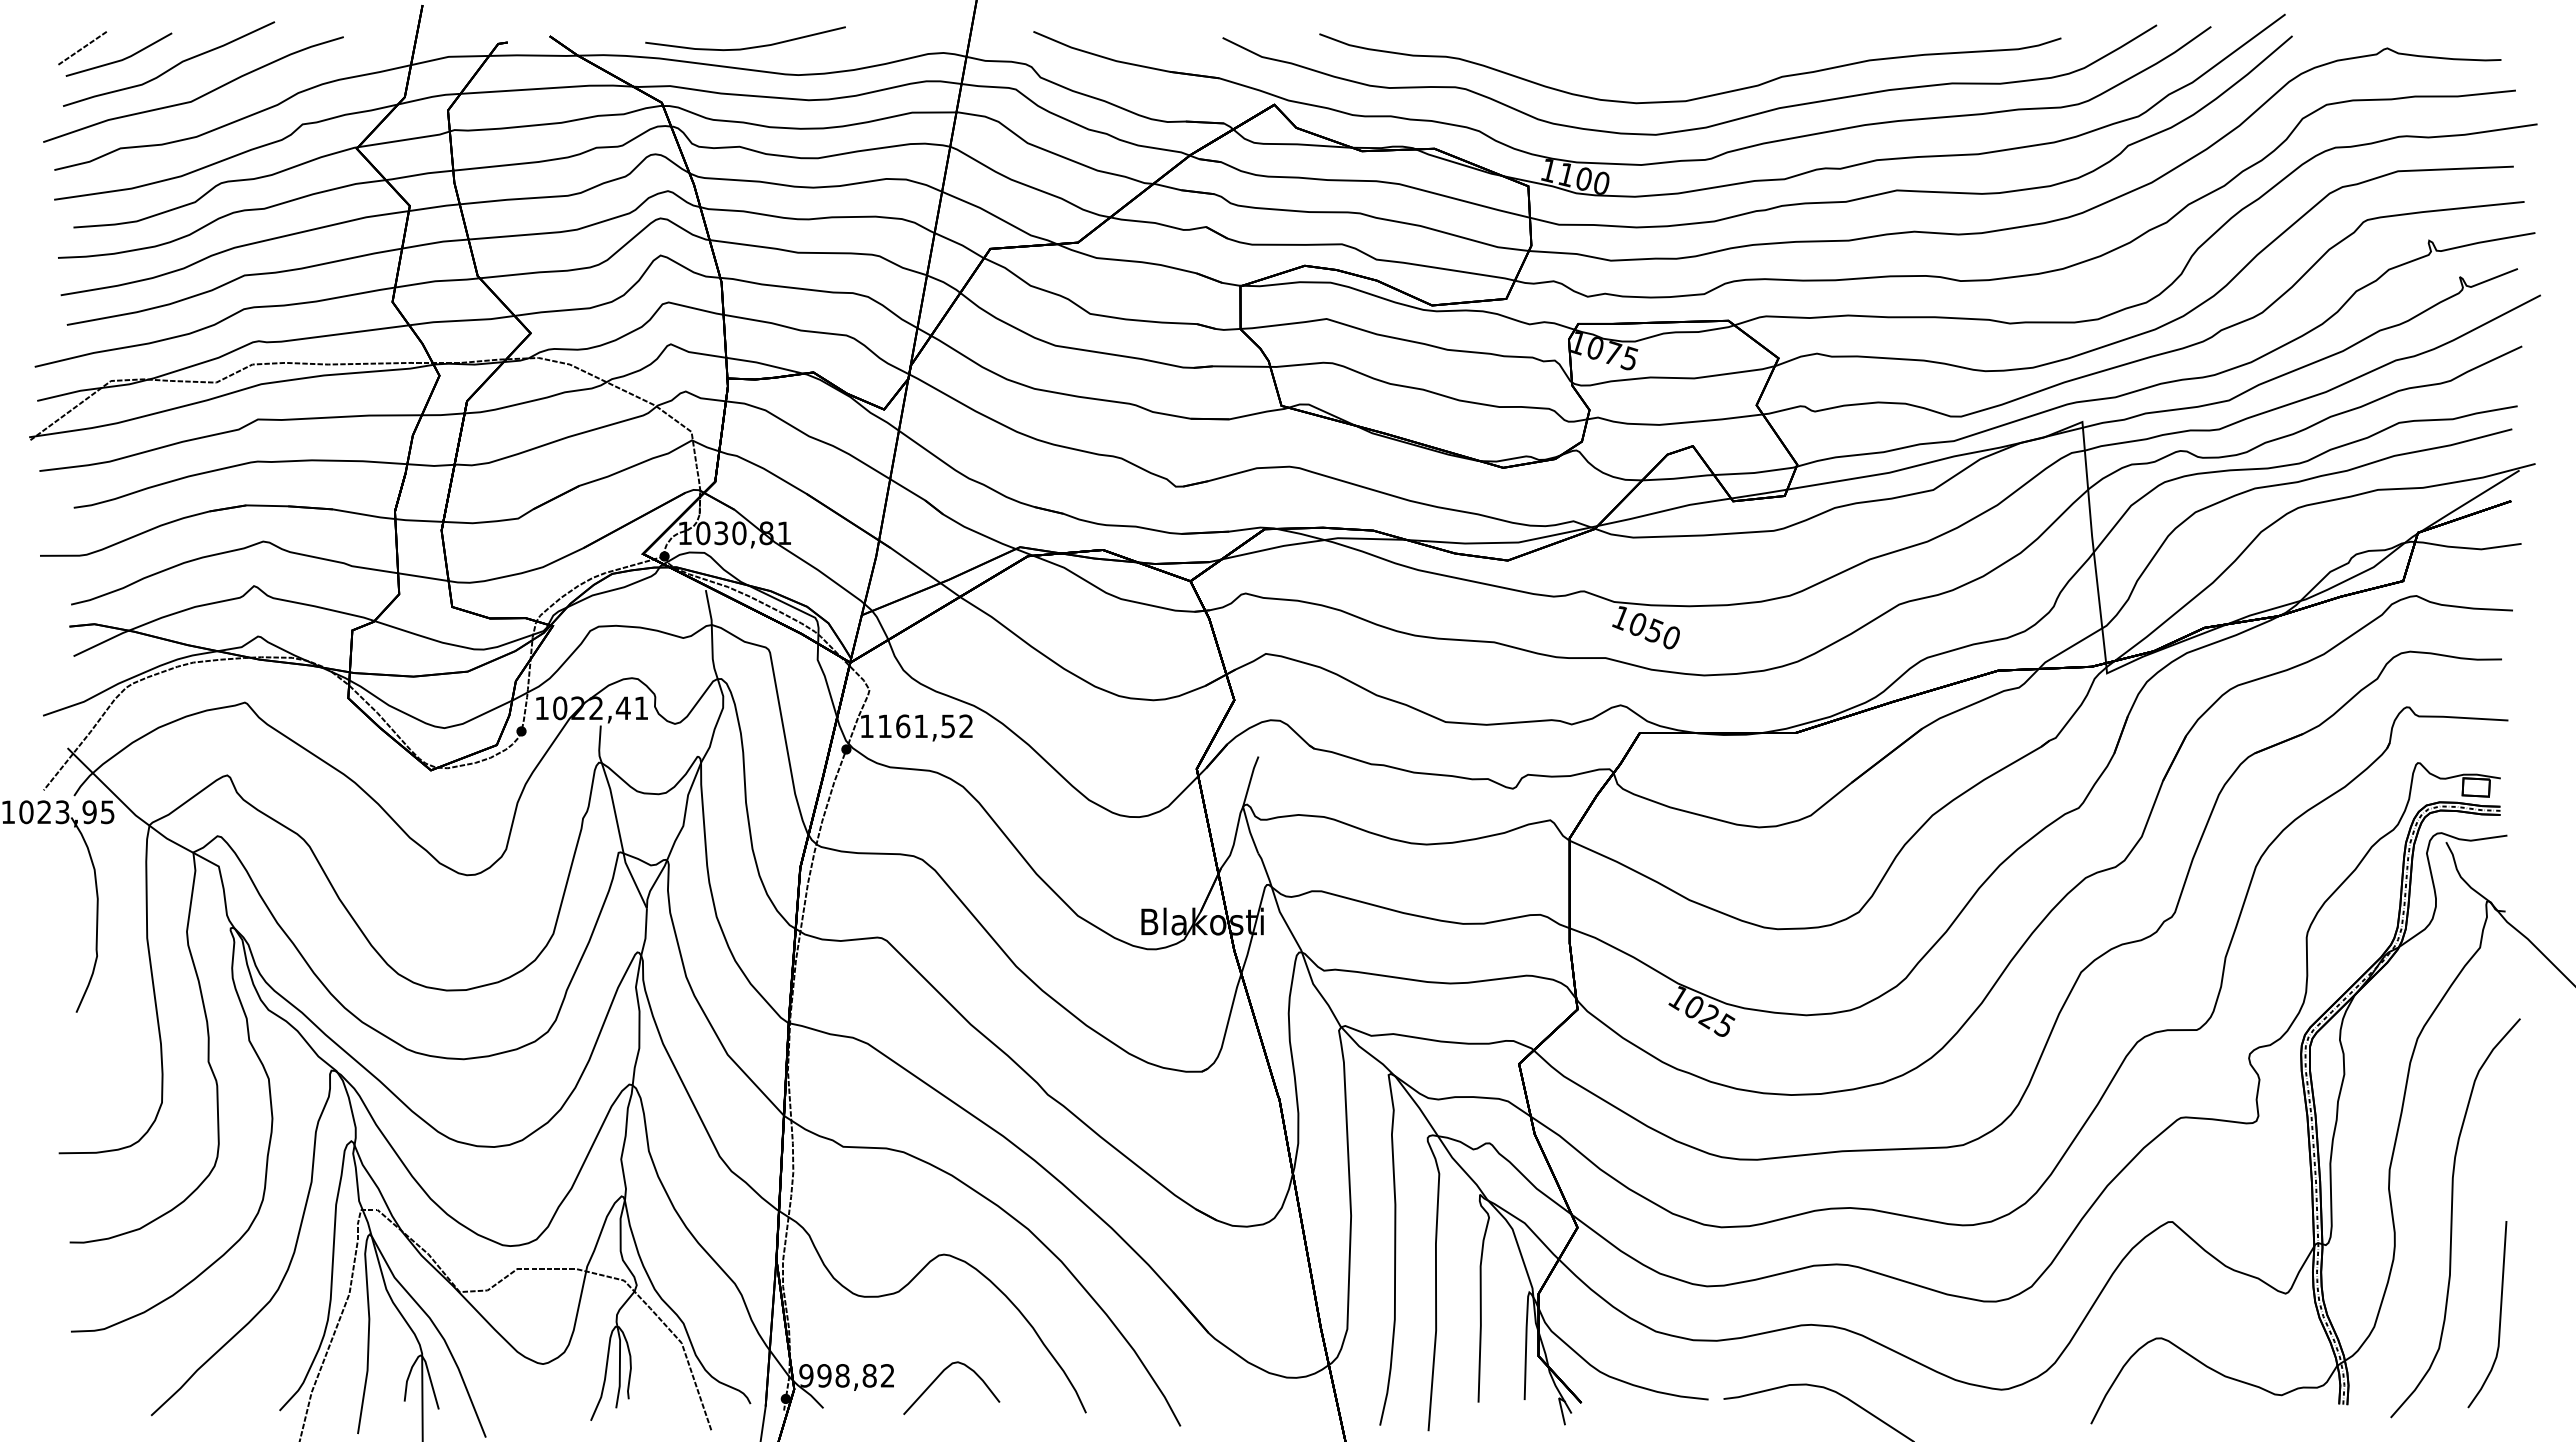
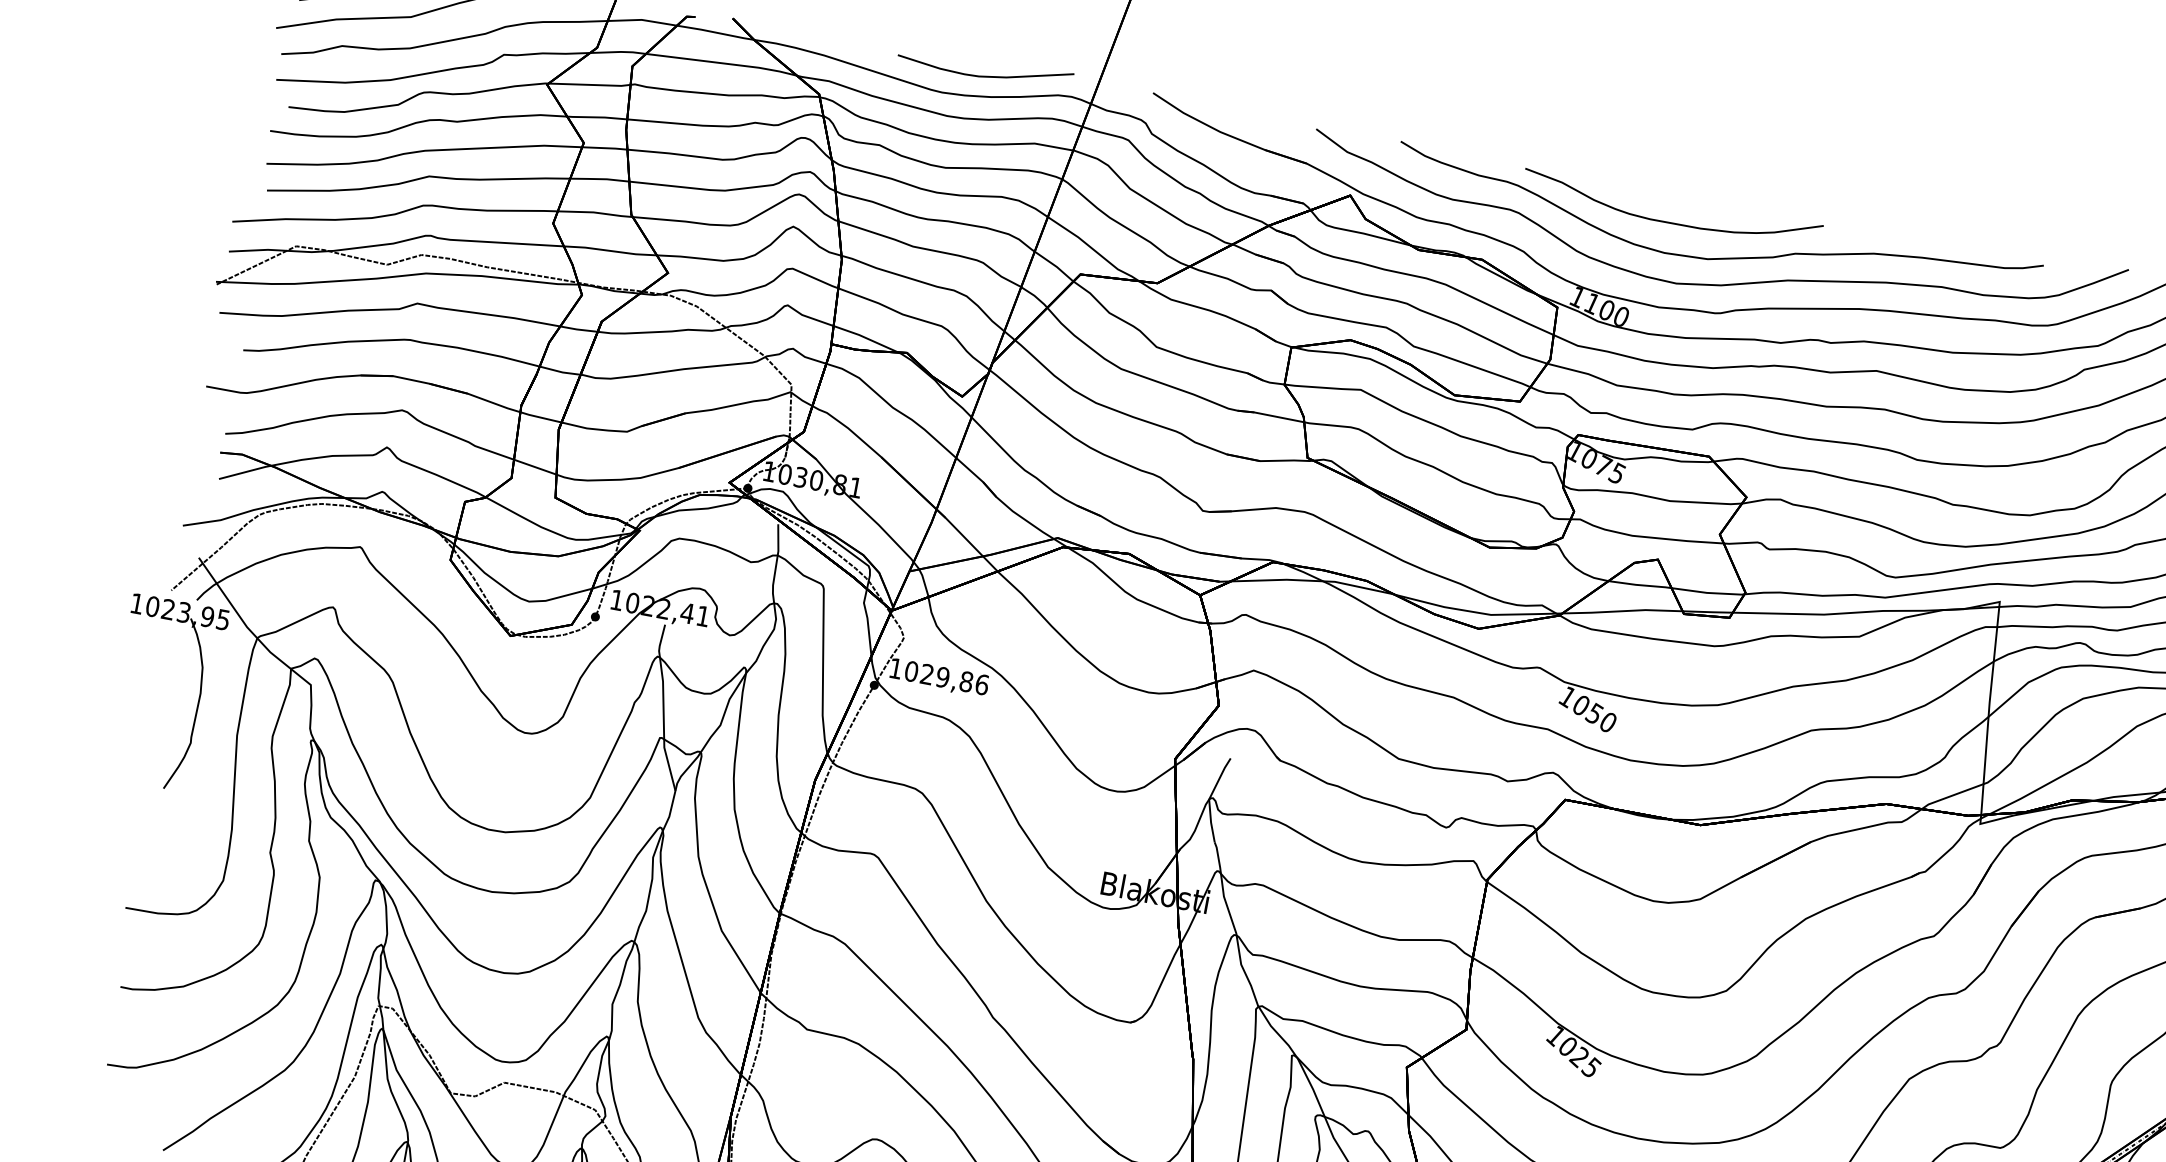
curve: (745, 47) -> (984, 75), moved
curve: (1635, 67) -> (1669, 221), added
text: (925, 726) -> (946, 678), 1161,52 -> 1029,86

